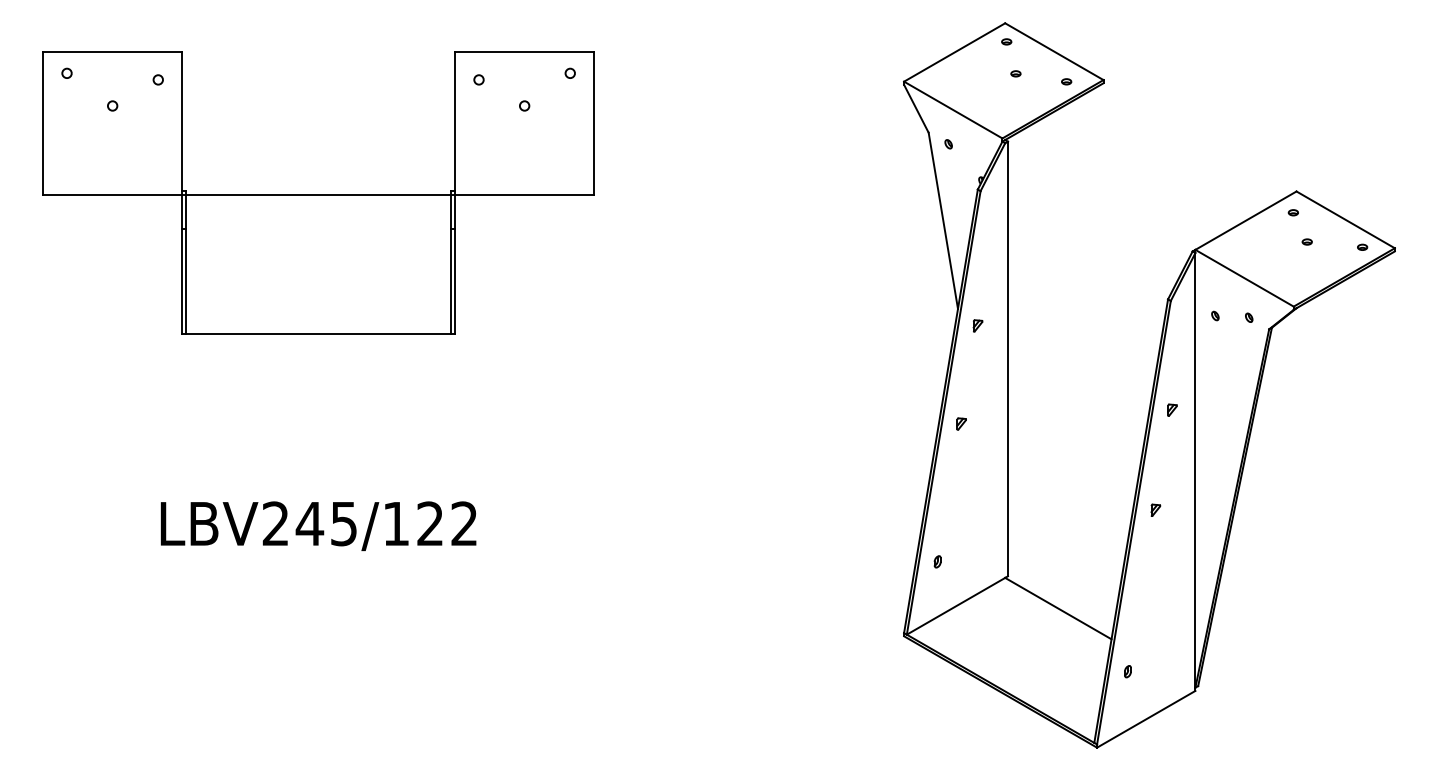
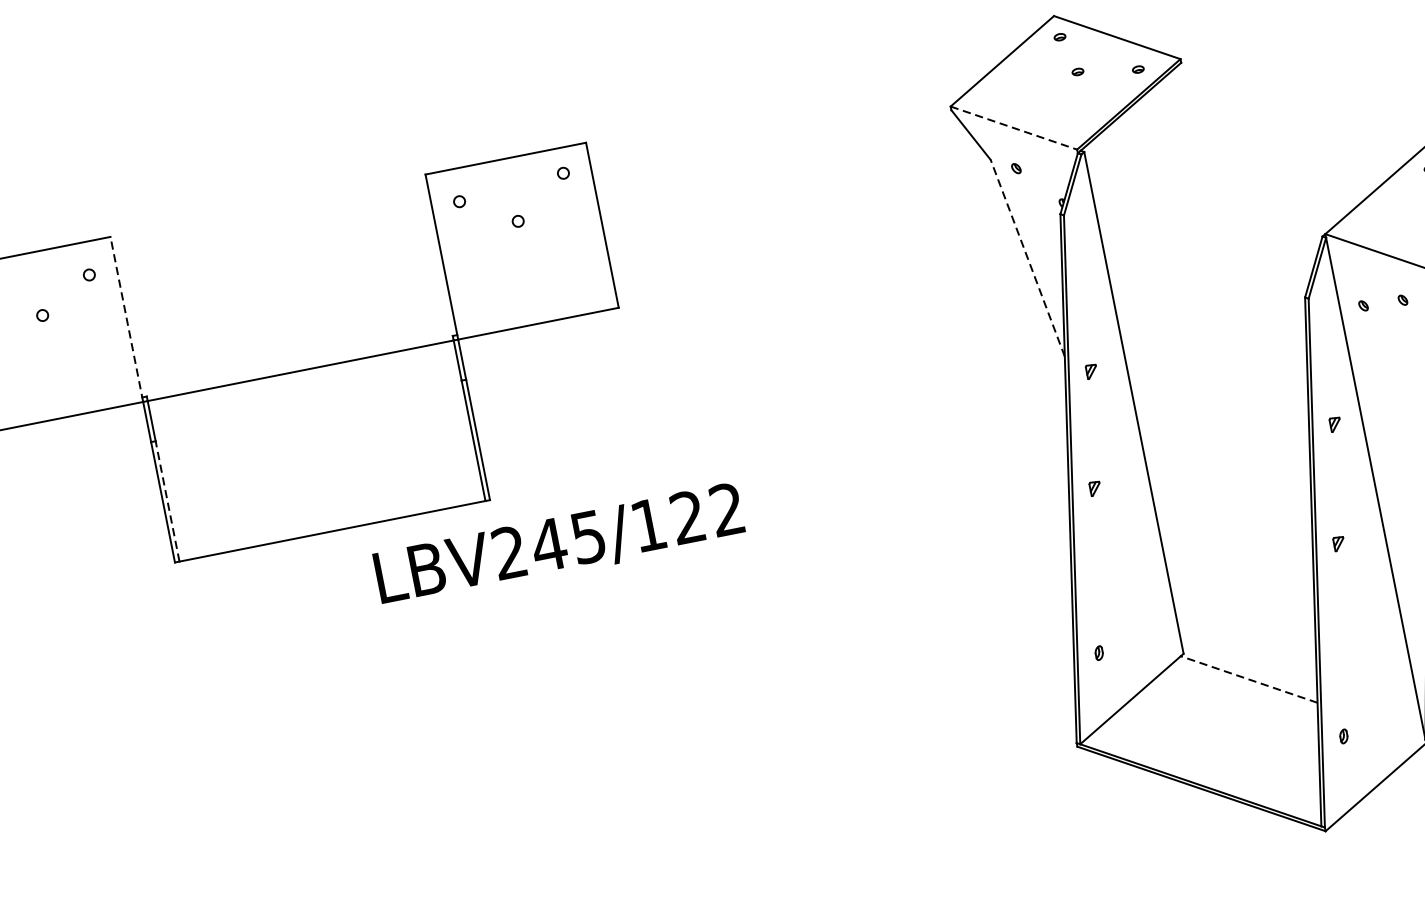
line: (953, 110) -> (1014, 128), solid -> dashed
line: (182, 122) -> (127, 318), solid -> dashed
line: (943, 220) -> (1027, 257), solid -> dashed
line: (186, 281) -> (168, 501), solid -> dashed
text: (318, 526) -> (559, 546), moved
line: (1057, 608) -> (1248, 679), solid -> dashed

